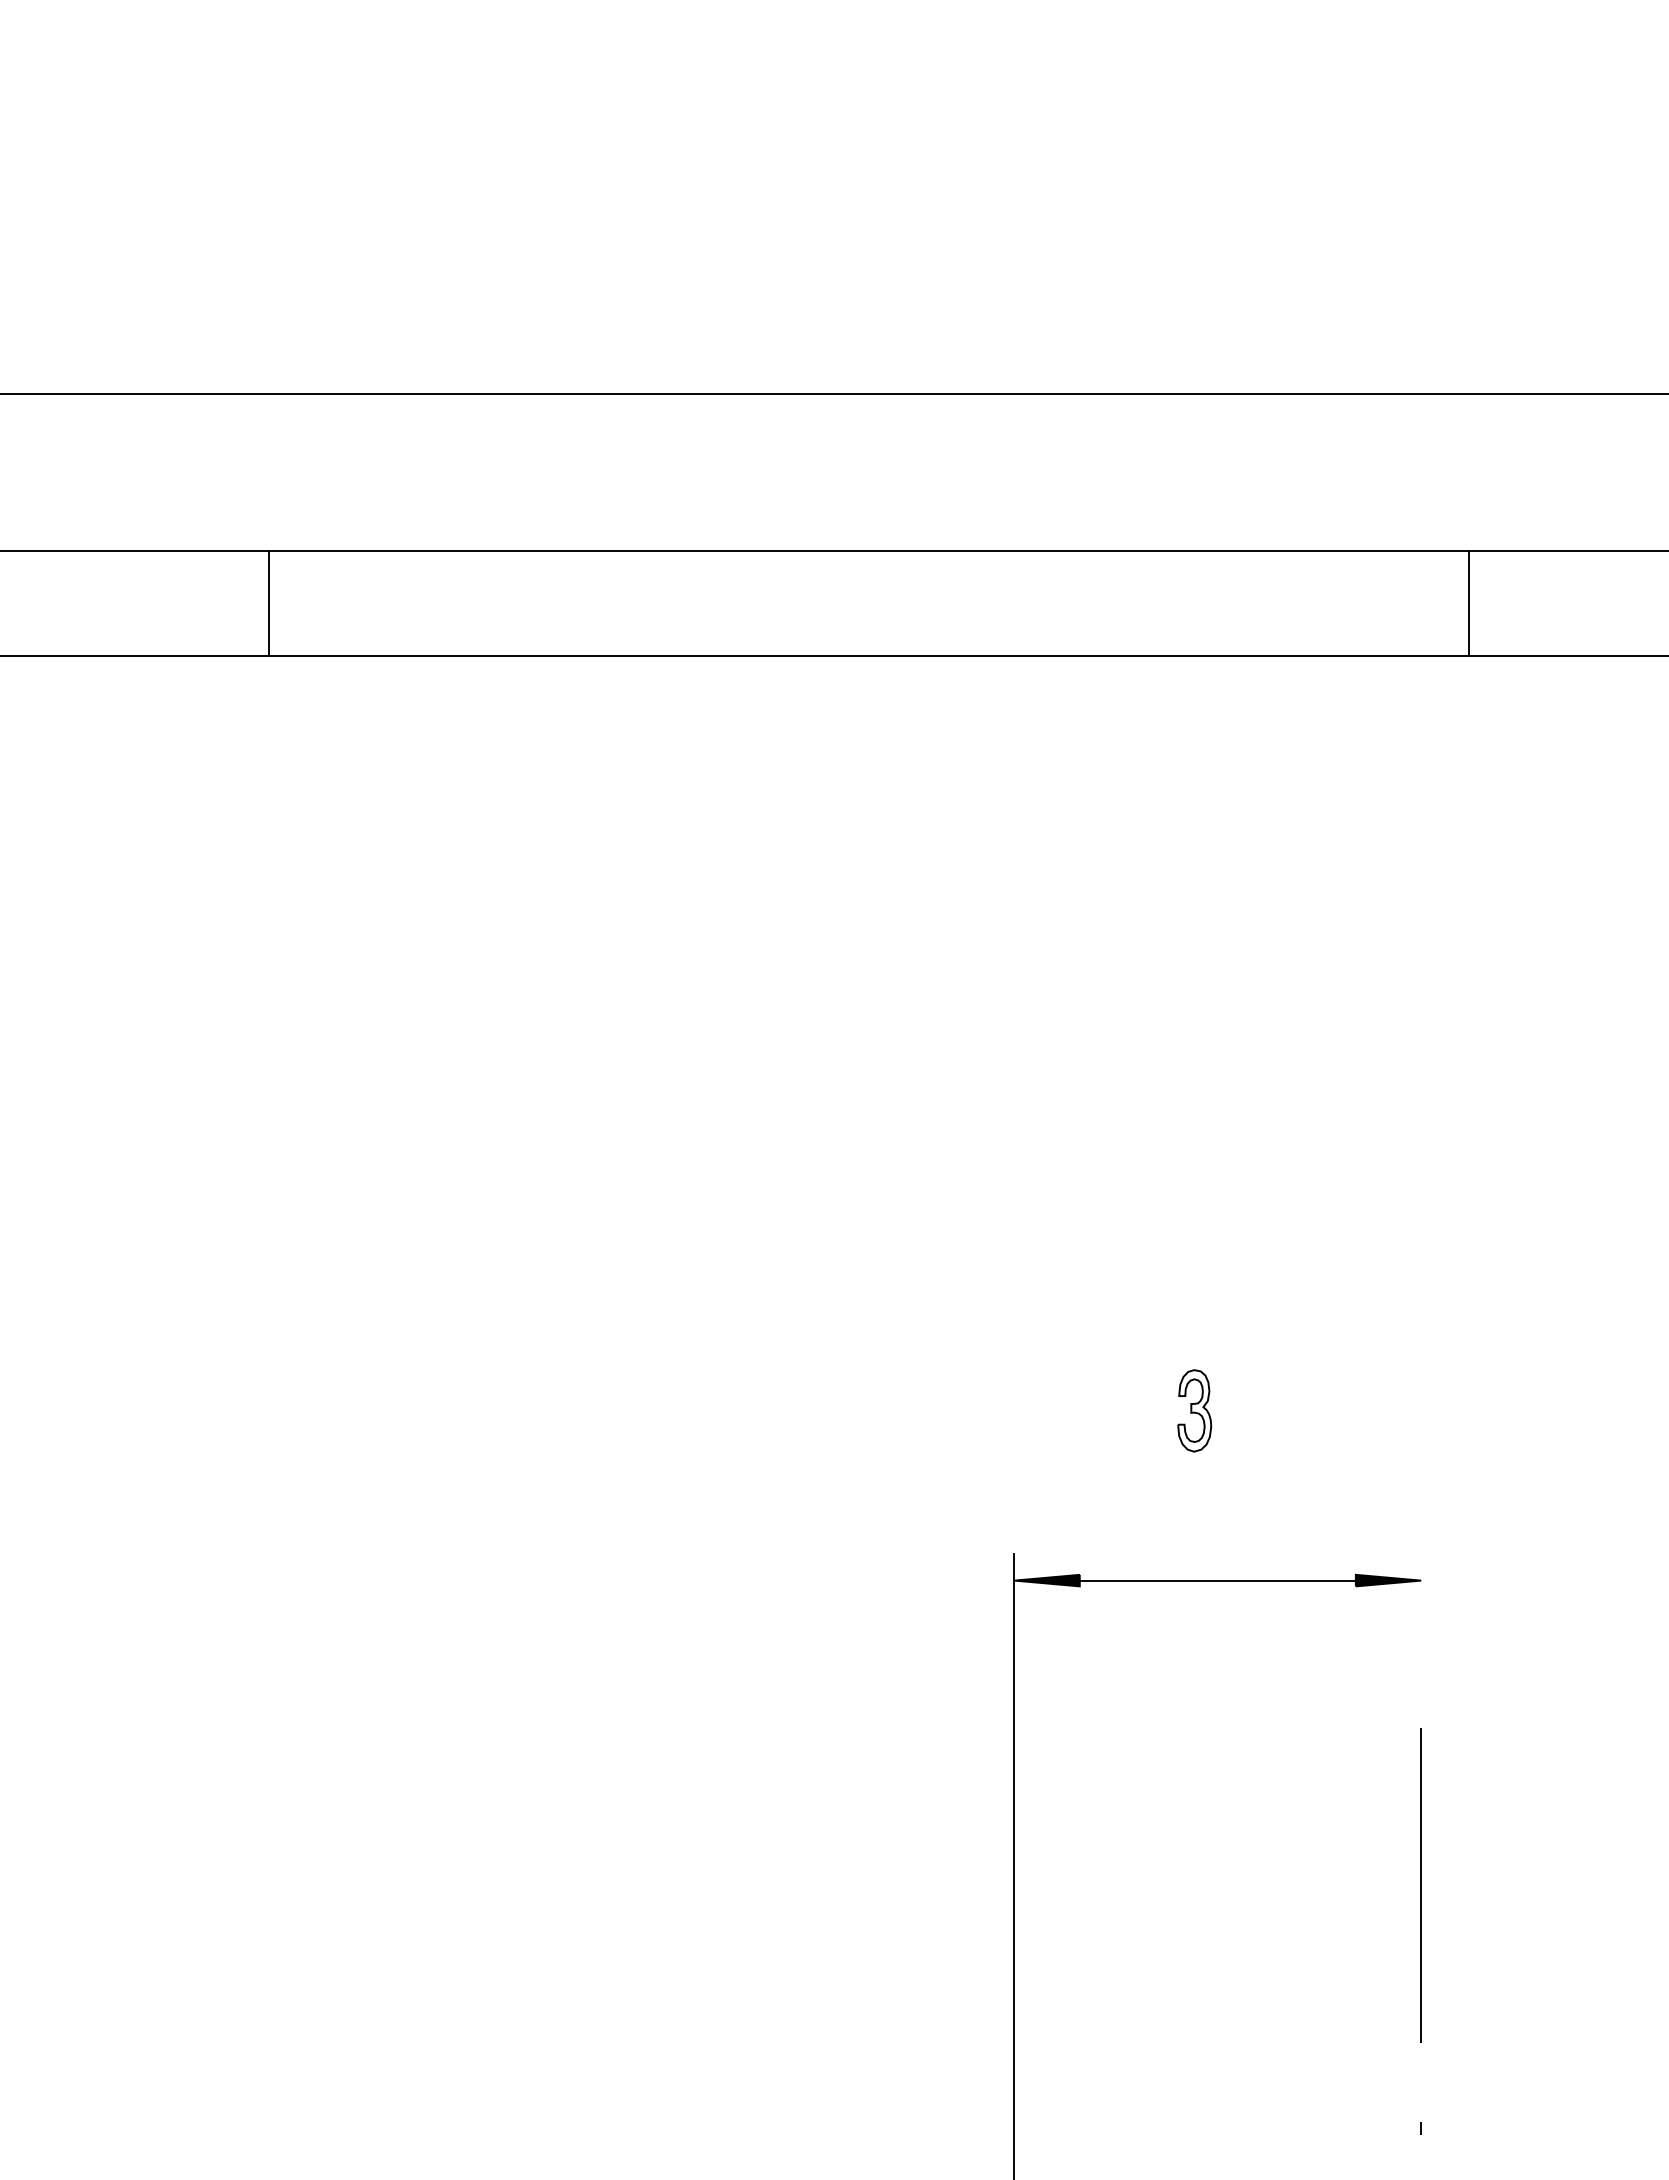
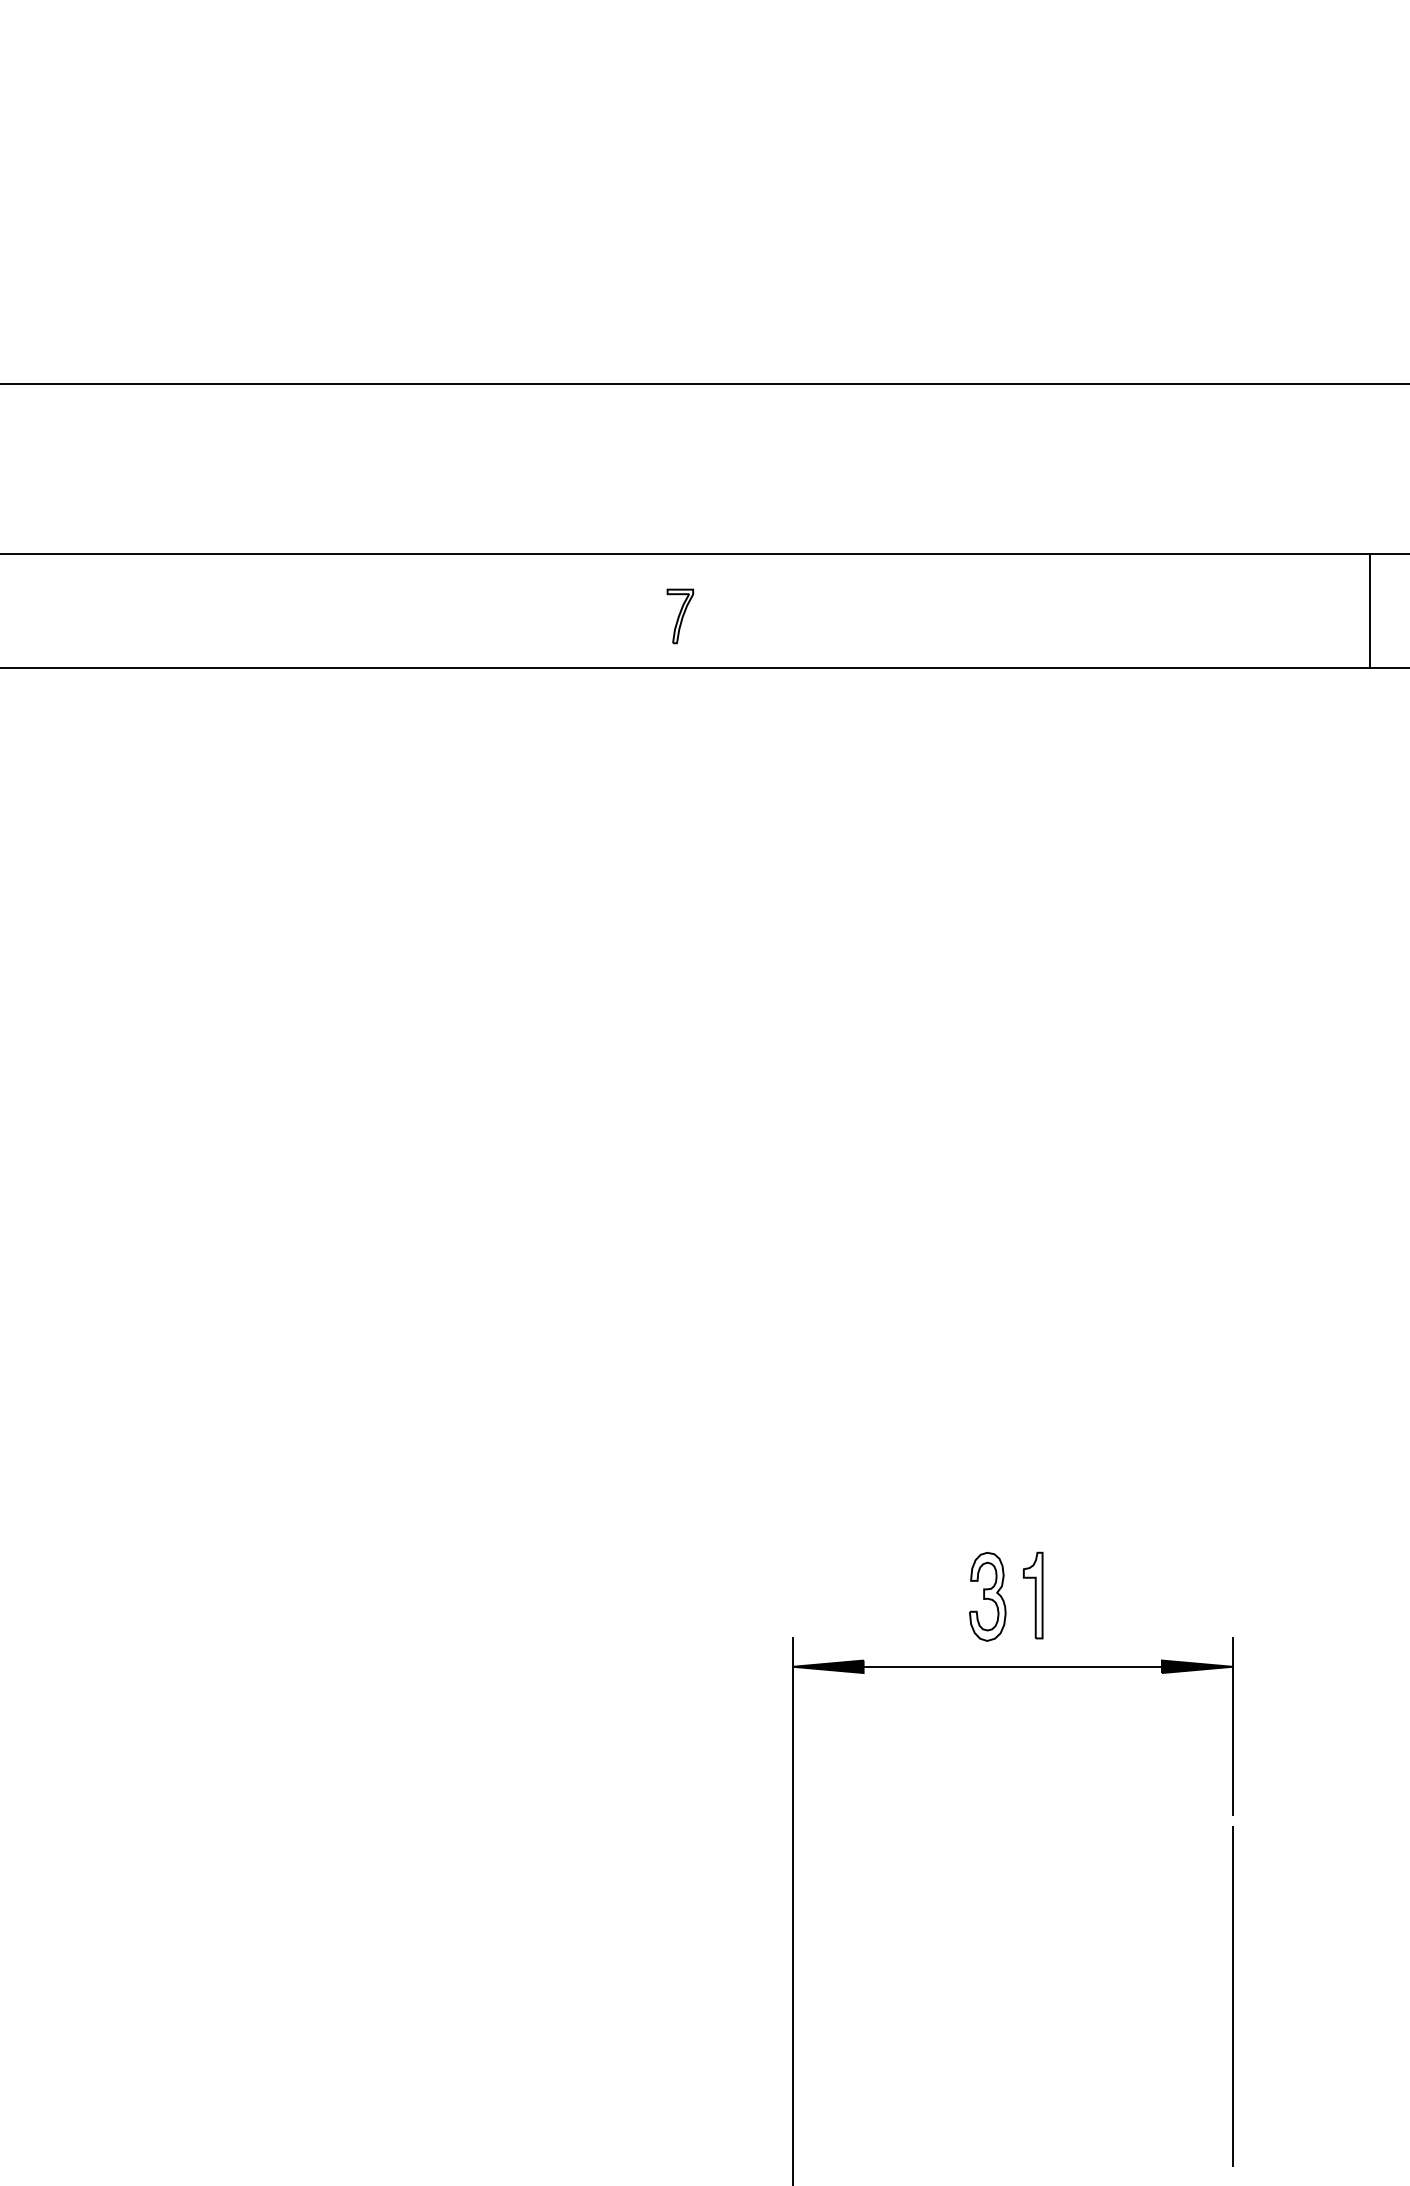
line: (1469, 603) -> (1370, 610), moved
part: (909, 608) -> (679, 616), added
part: (1194, 1410) -> (987, 1596), moved
part: (1236, 1514) -> (1032, 1595), added
line: (1421, 1635) -> (1232, 1726), added

